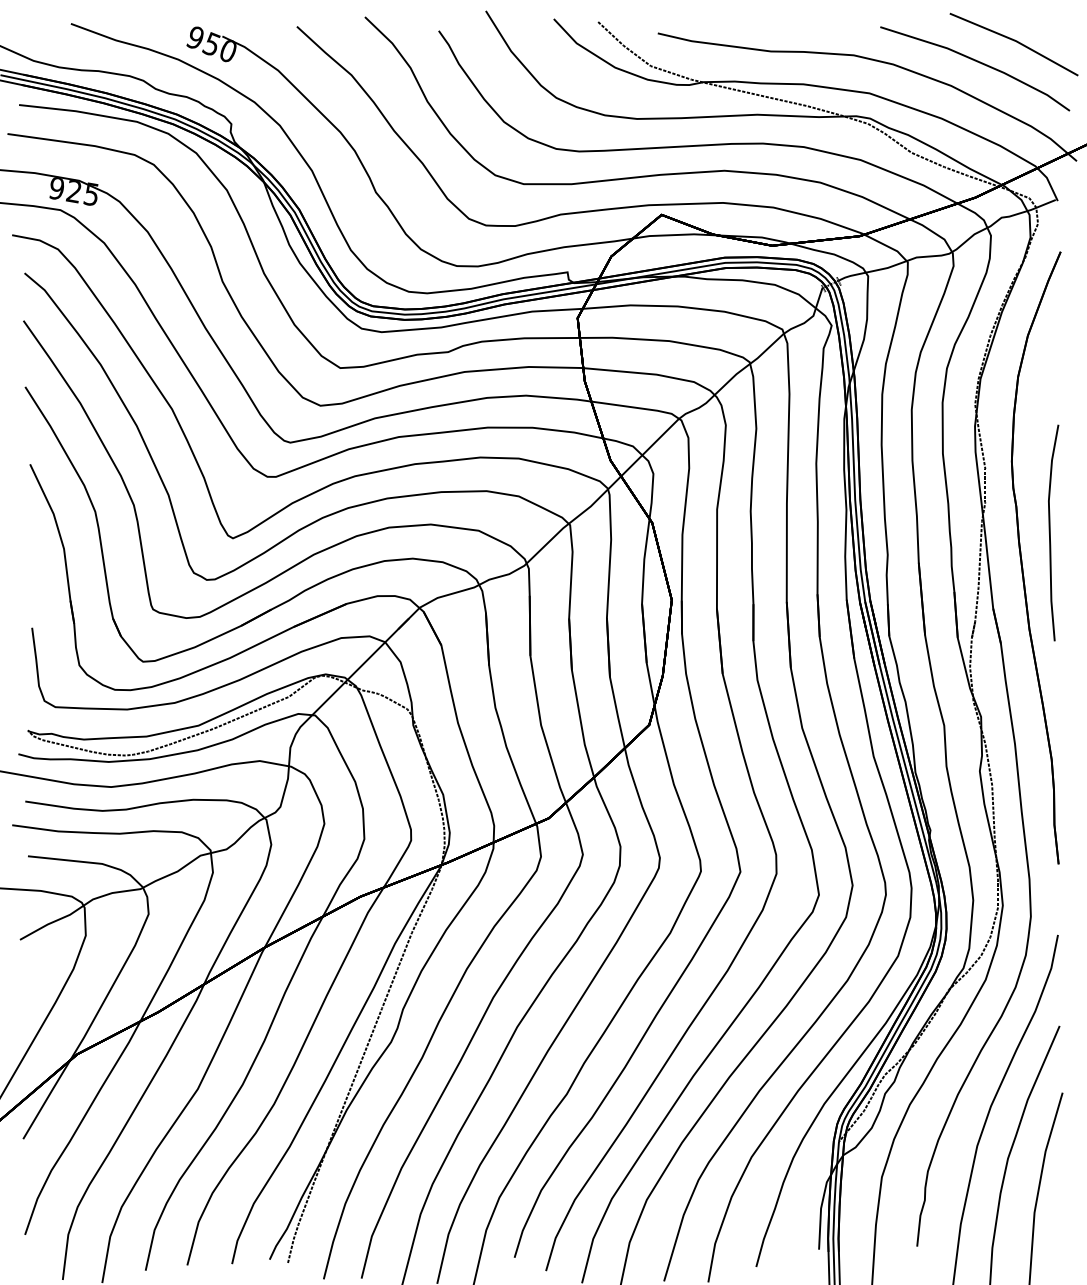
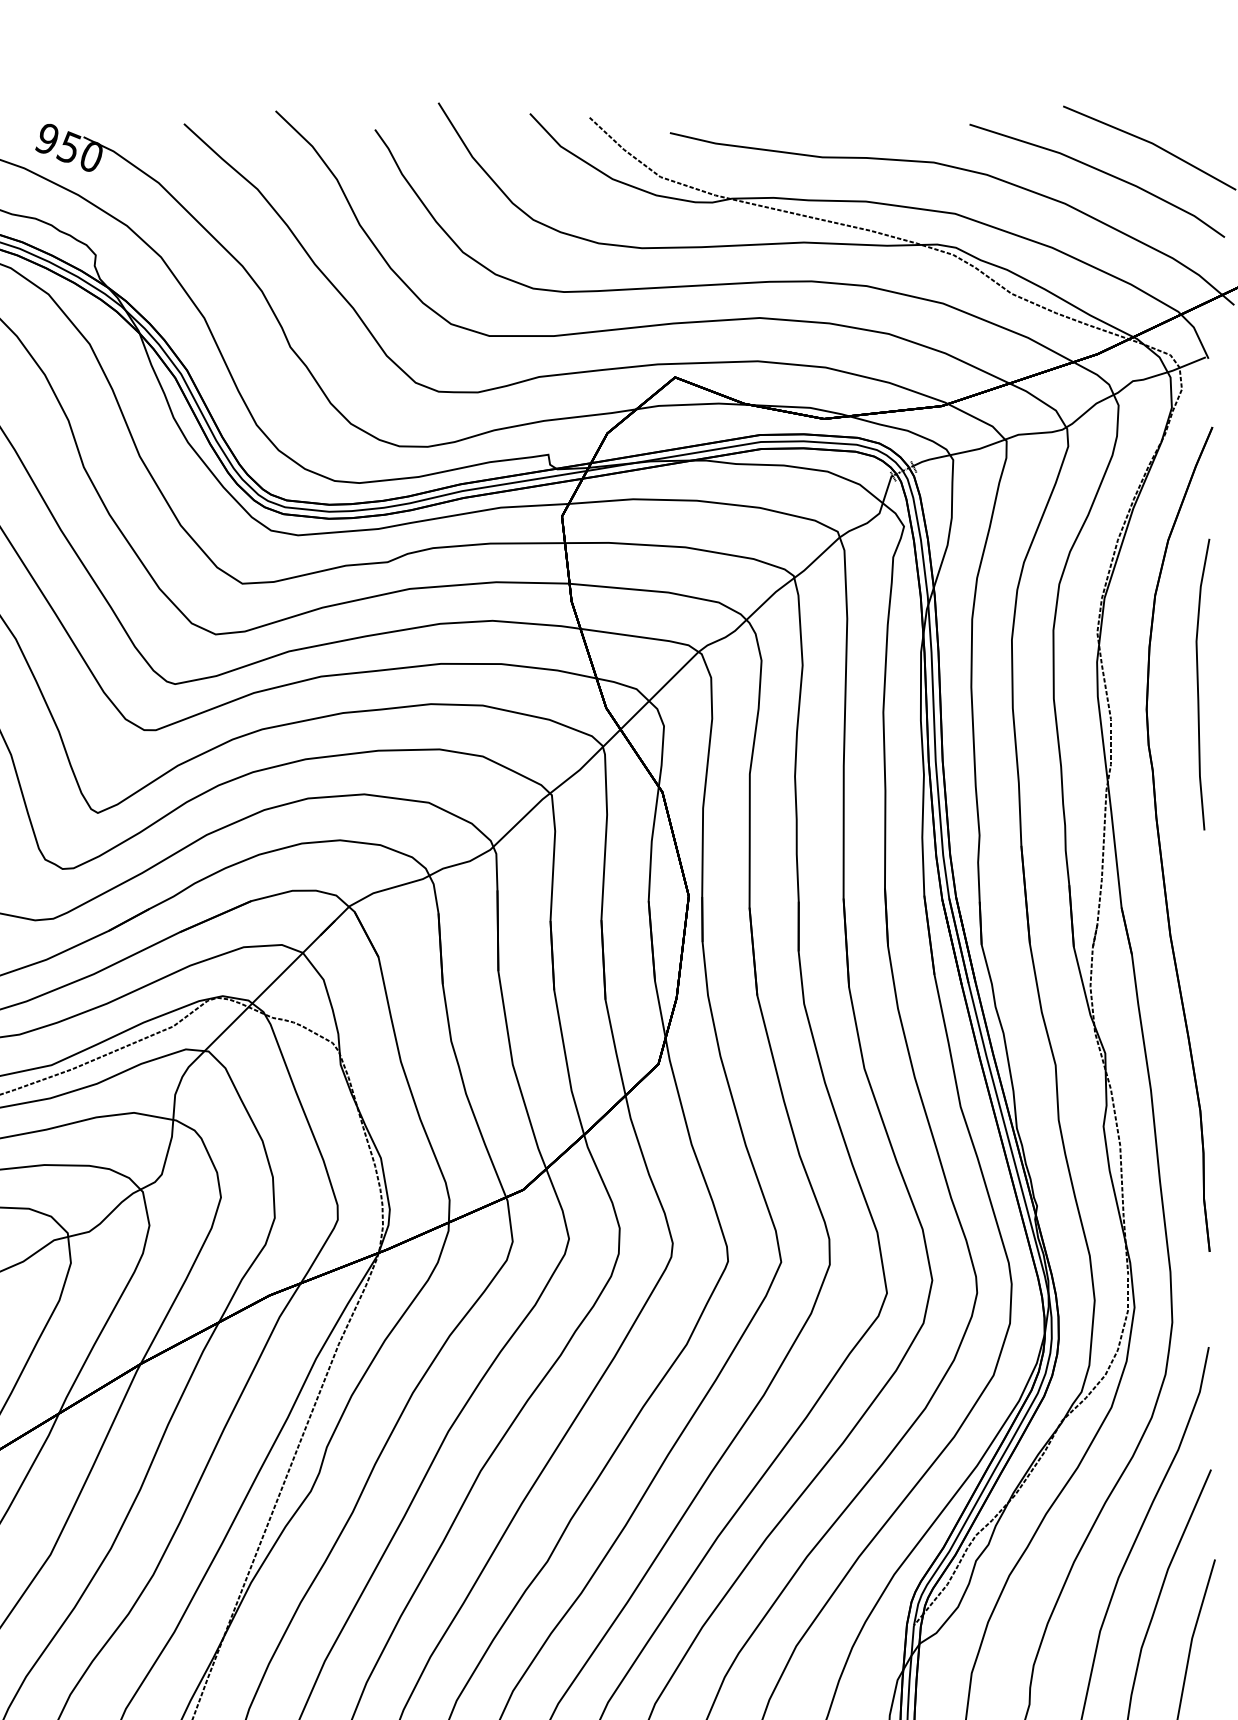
curve: (1050, 532) -> (1198, 683), moved

